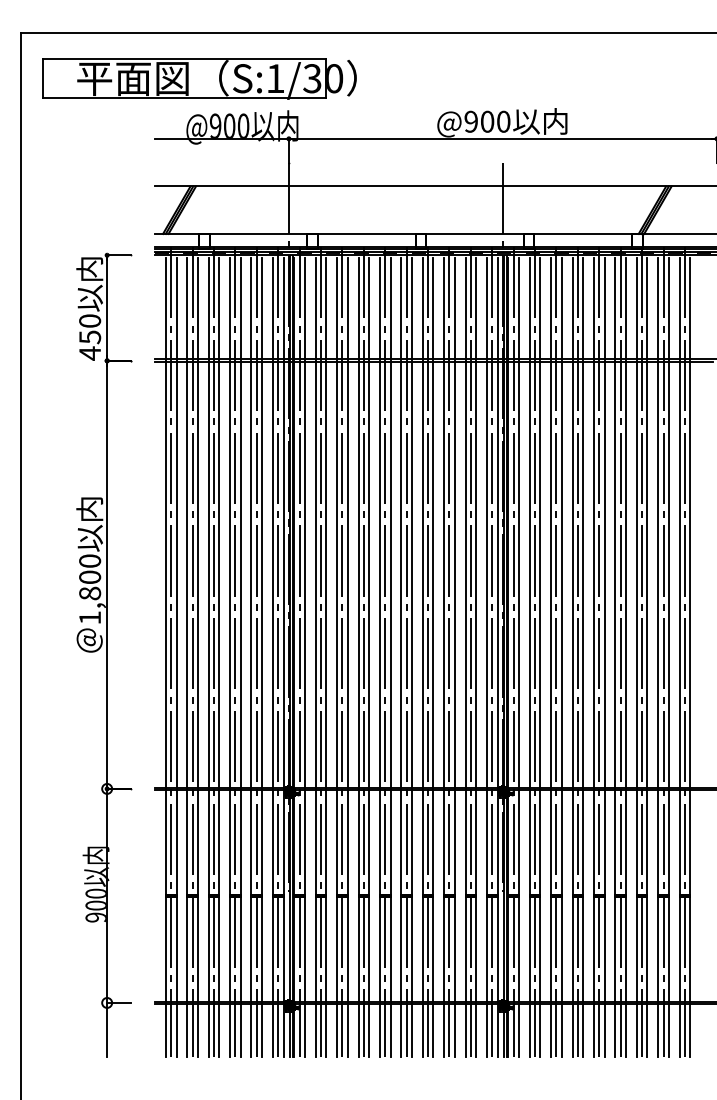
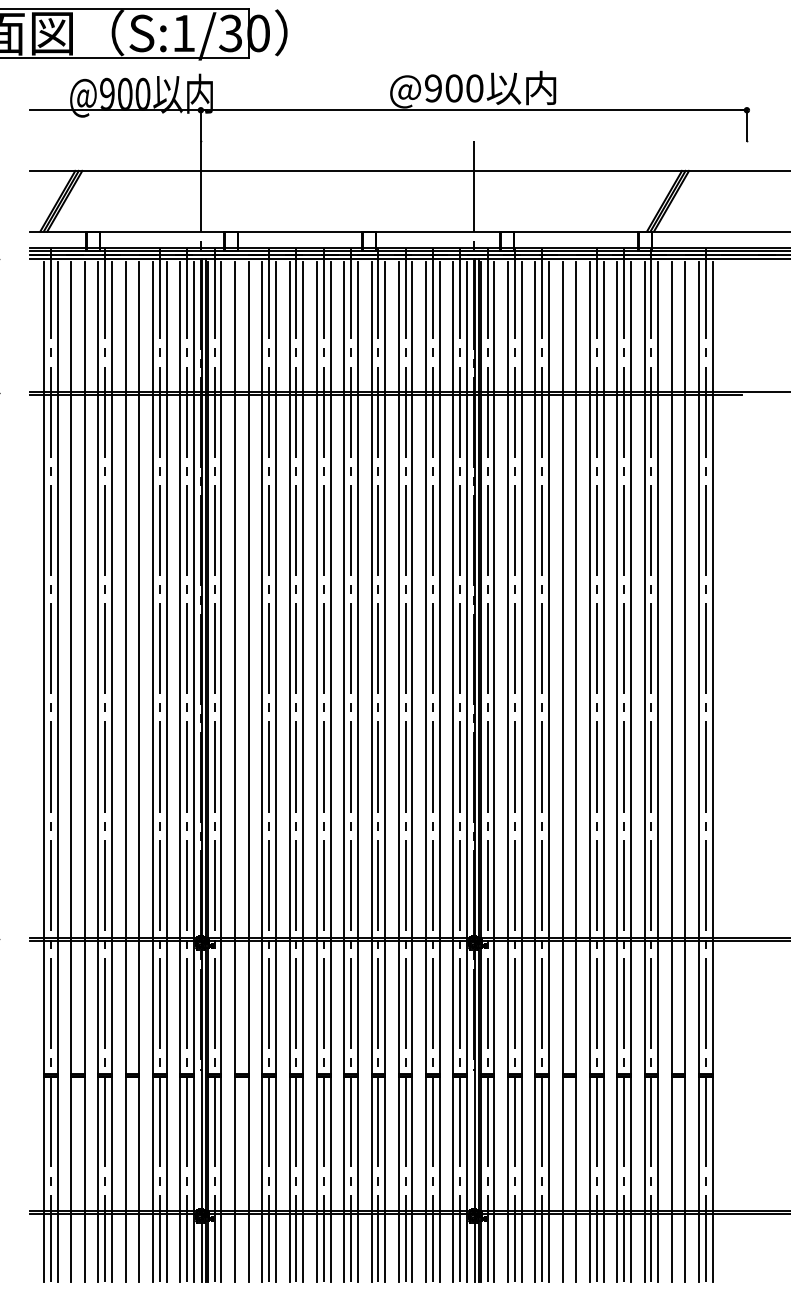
line: (192, 652) -> (77, 765), removed
line: (235, 652) -> (132, 765), removed
line: (321, 652) -> (242, 765), removed
line: (577, 652) -> (568, 765), removed
line: (663, 652) -> (678, 765), removed

